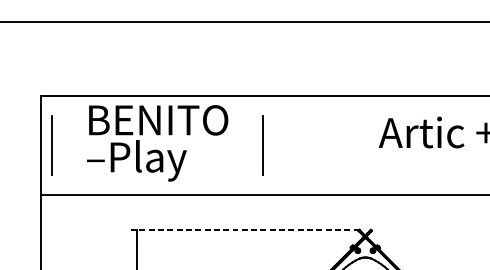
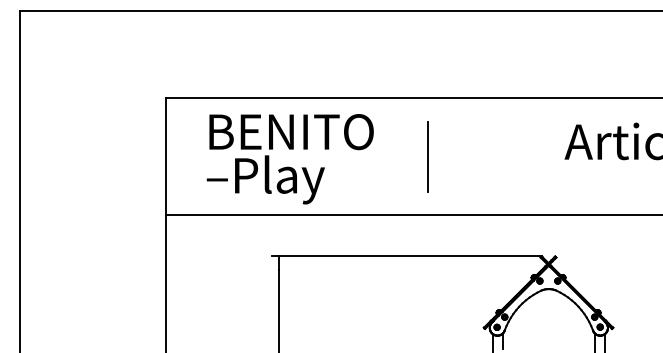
text: (156, 143) -> (289, 159), moved
line: (51, 145) -> (177, 156), removed
line: (244, 229) -> (406, 256), dashed -> solid

